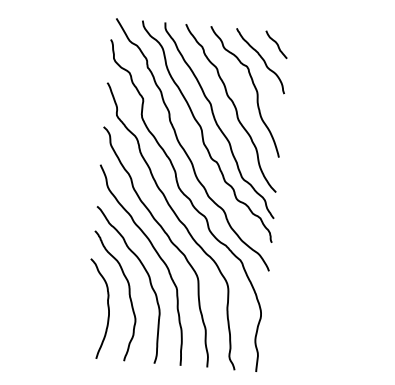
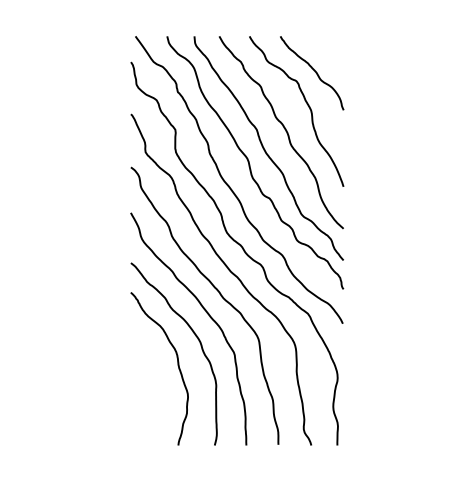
curve: (276, 44) -> (329, 51), removed
curve: (107, 307) -> (153, 382), removed

